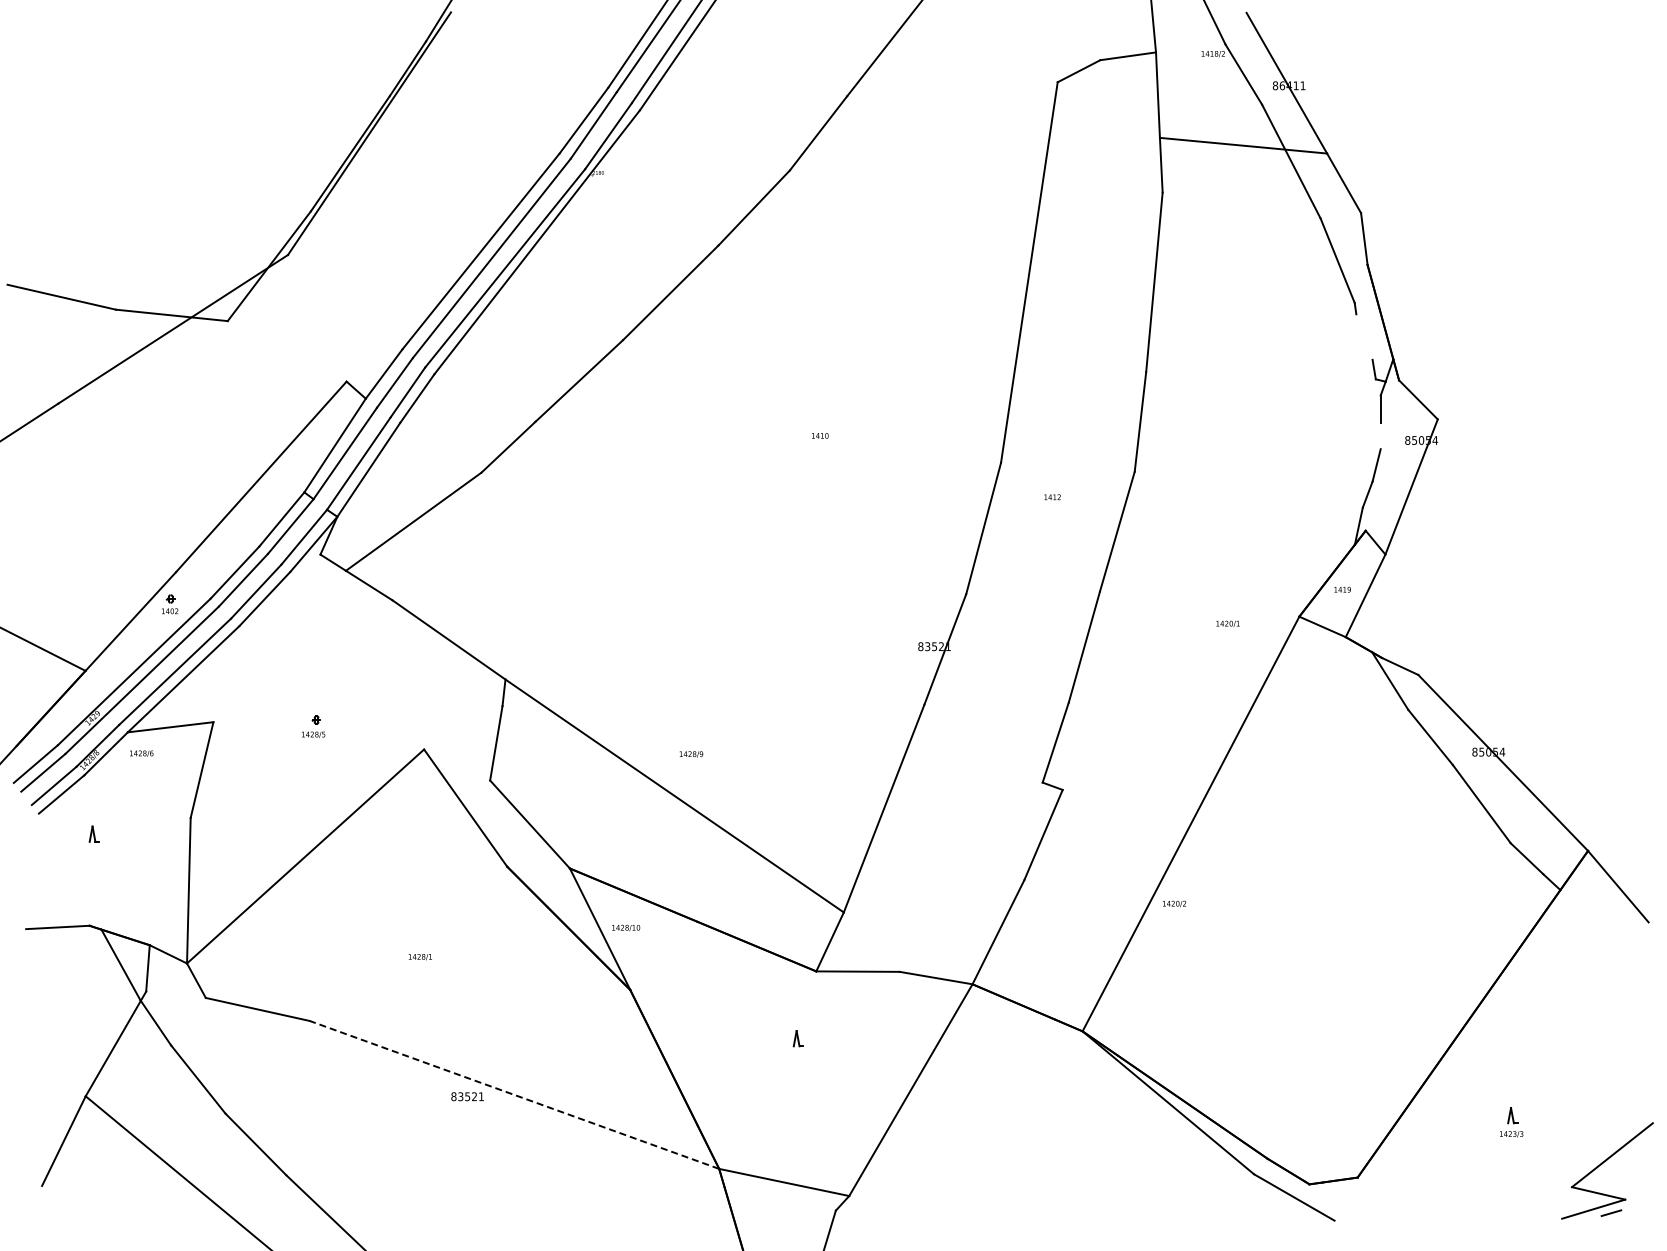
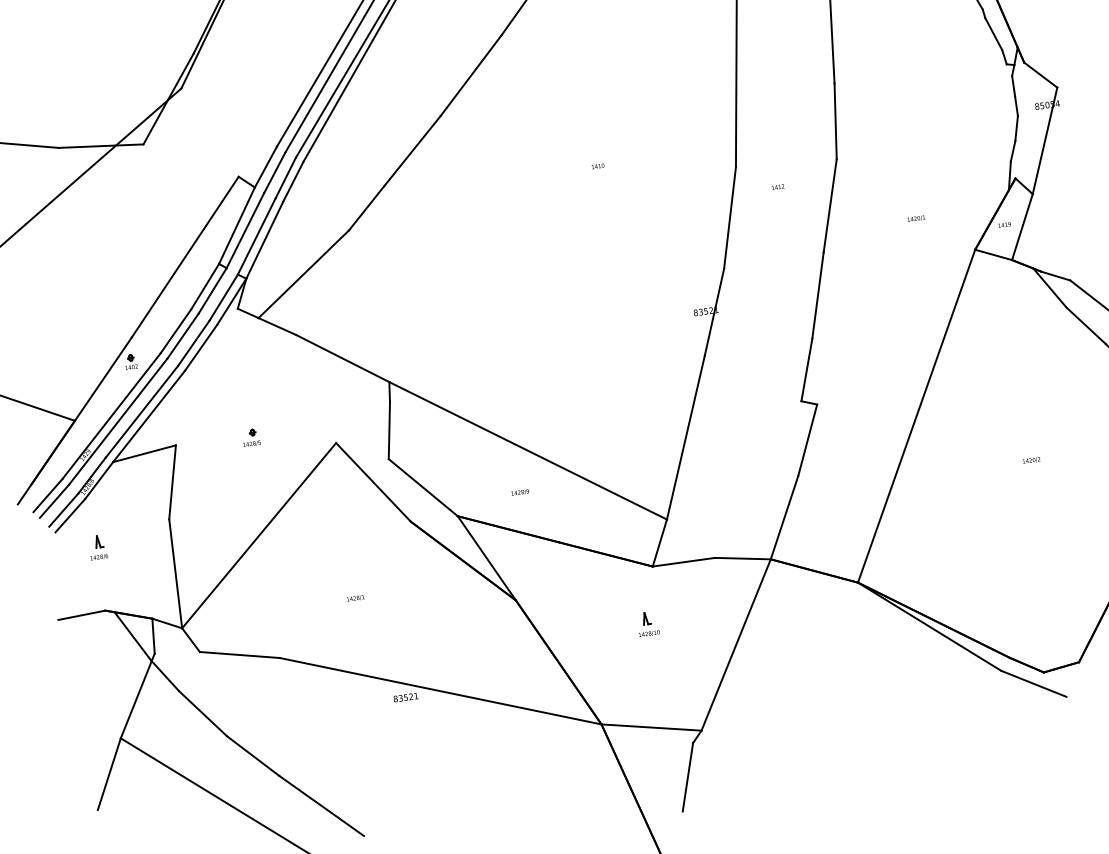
line: (1364, 336) -> (993, 33), added
line: (1380, 436) -> (1016, 106), added
text: (1227, 623) -> (915, 218), moved
text: (141, 753) -> (99, 557), moved
text: (691, 754) -> (520, 492), moved
text: (1174, 903) -> (1031, 460), moved
text: (626, 927) -> (649, 633), moved
line: (514, 1094) -> (440, 690), dashed -> solid

